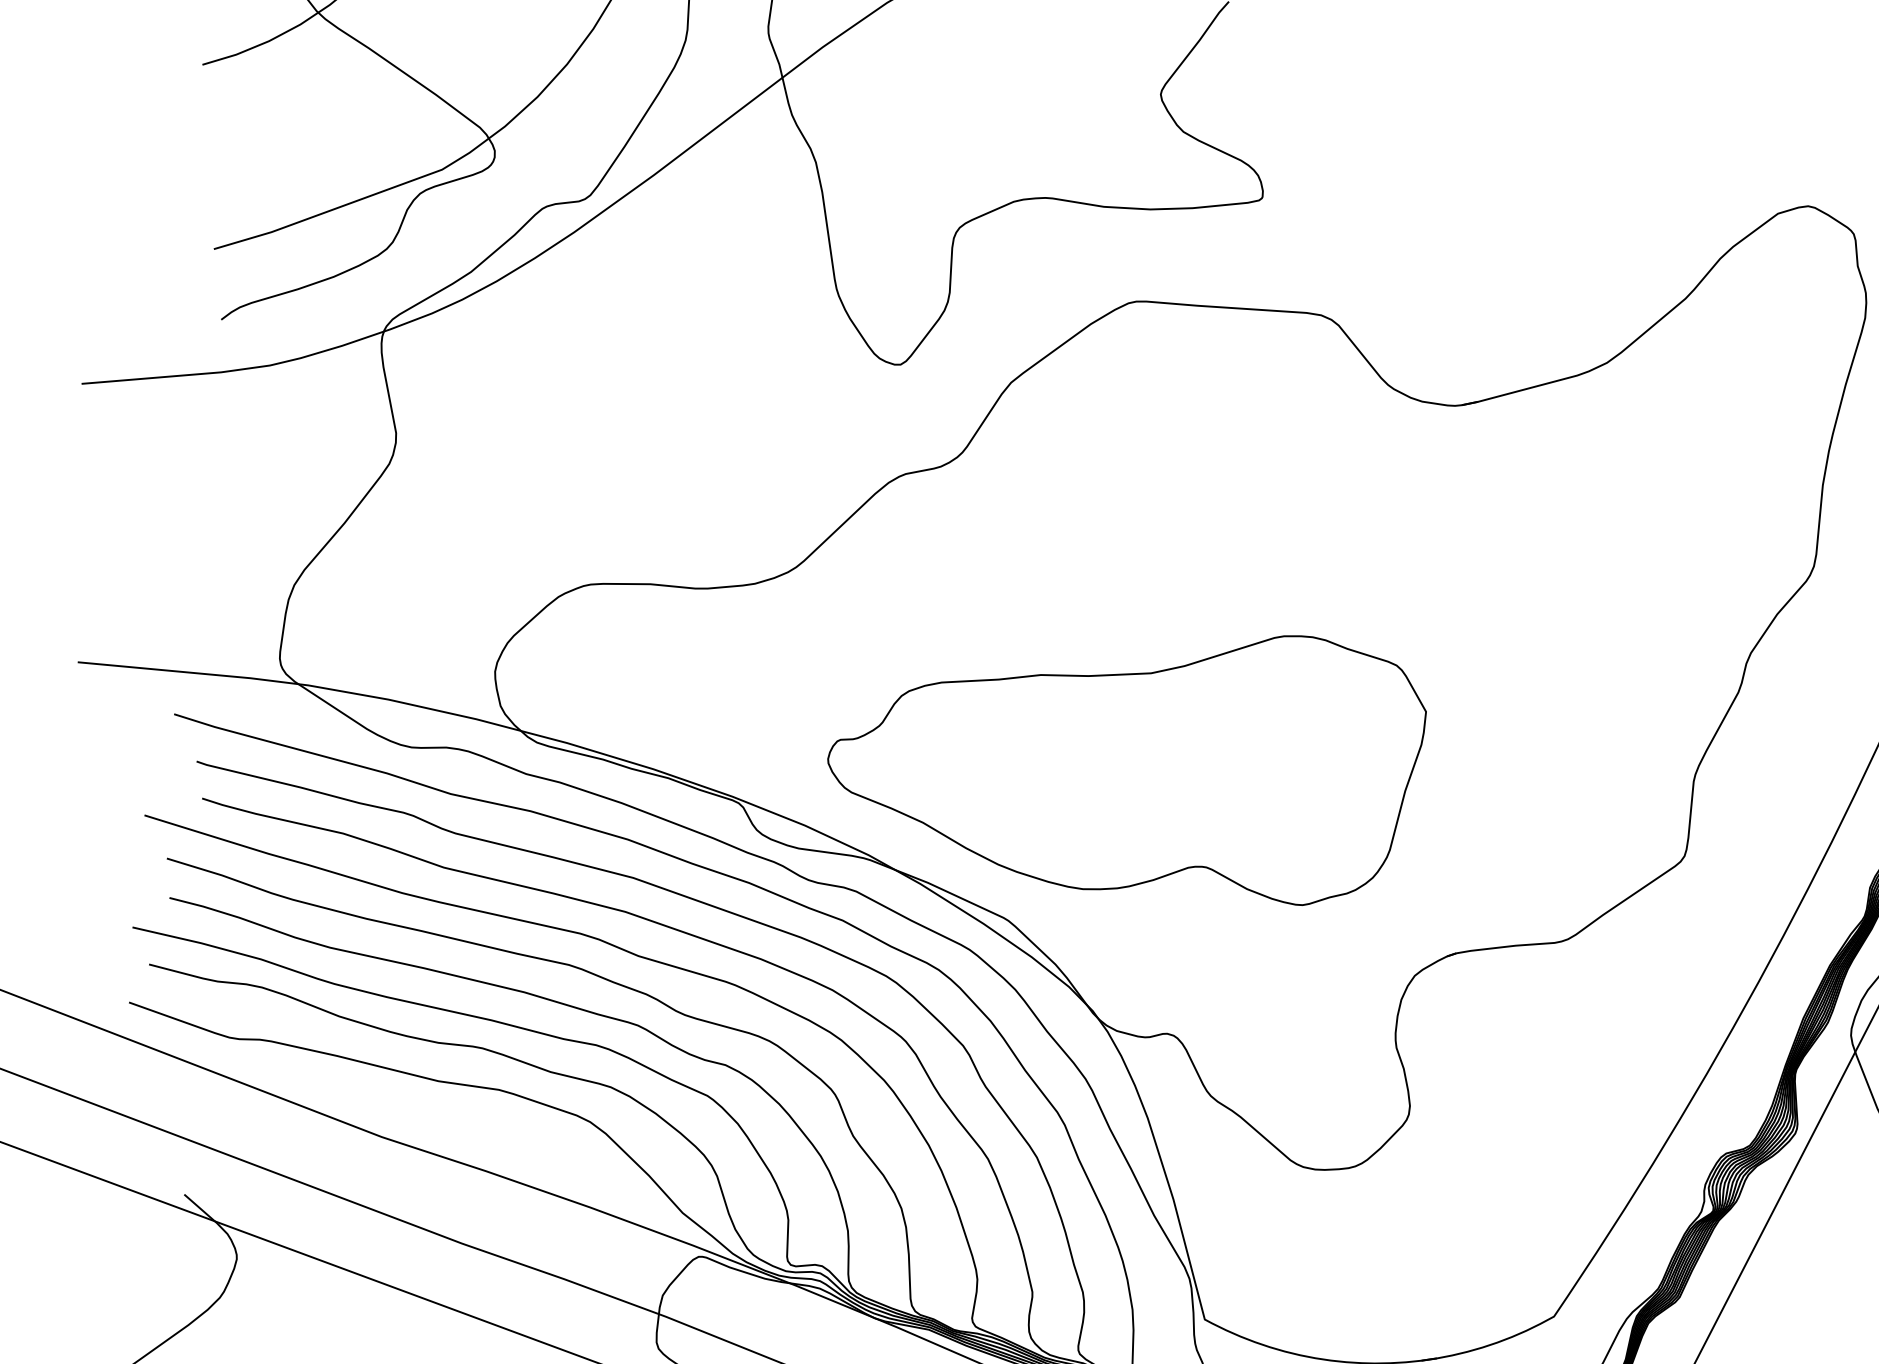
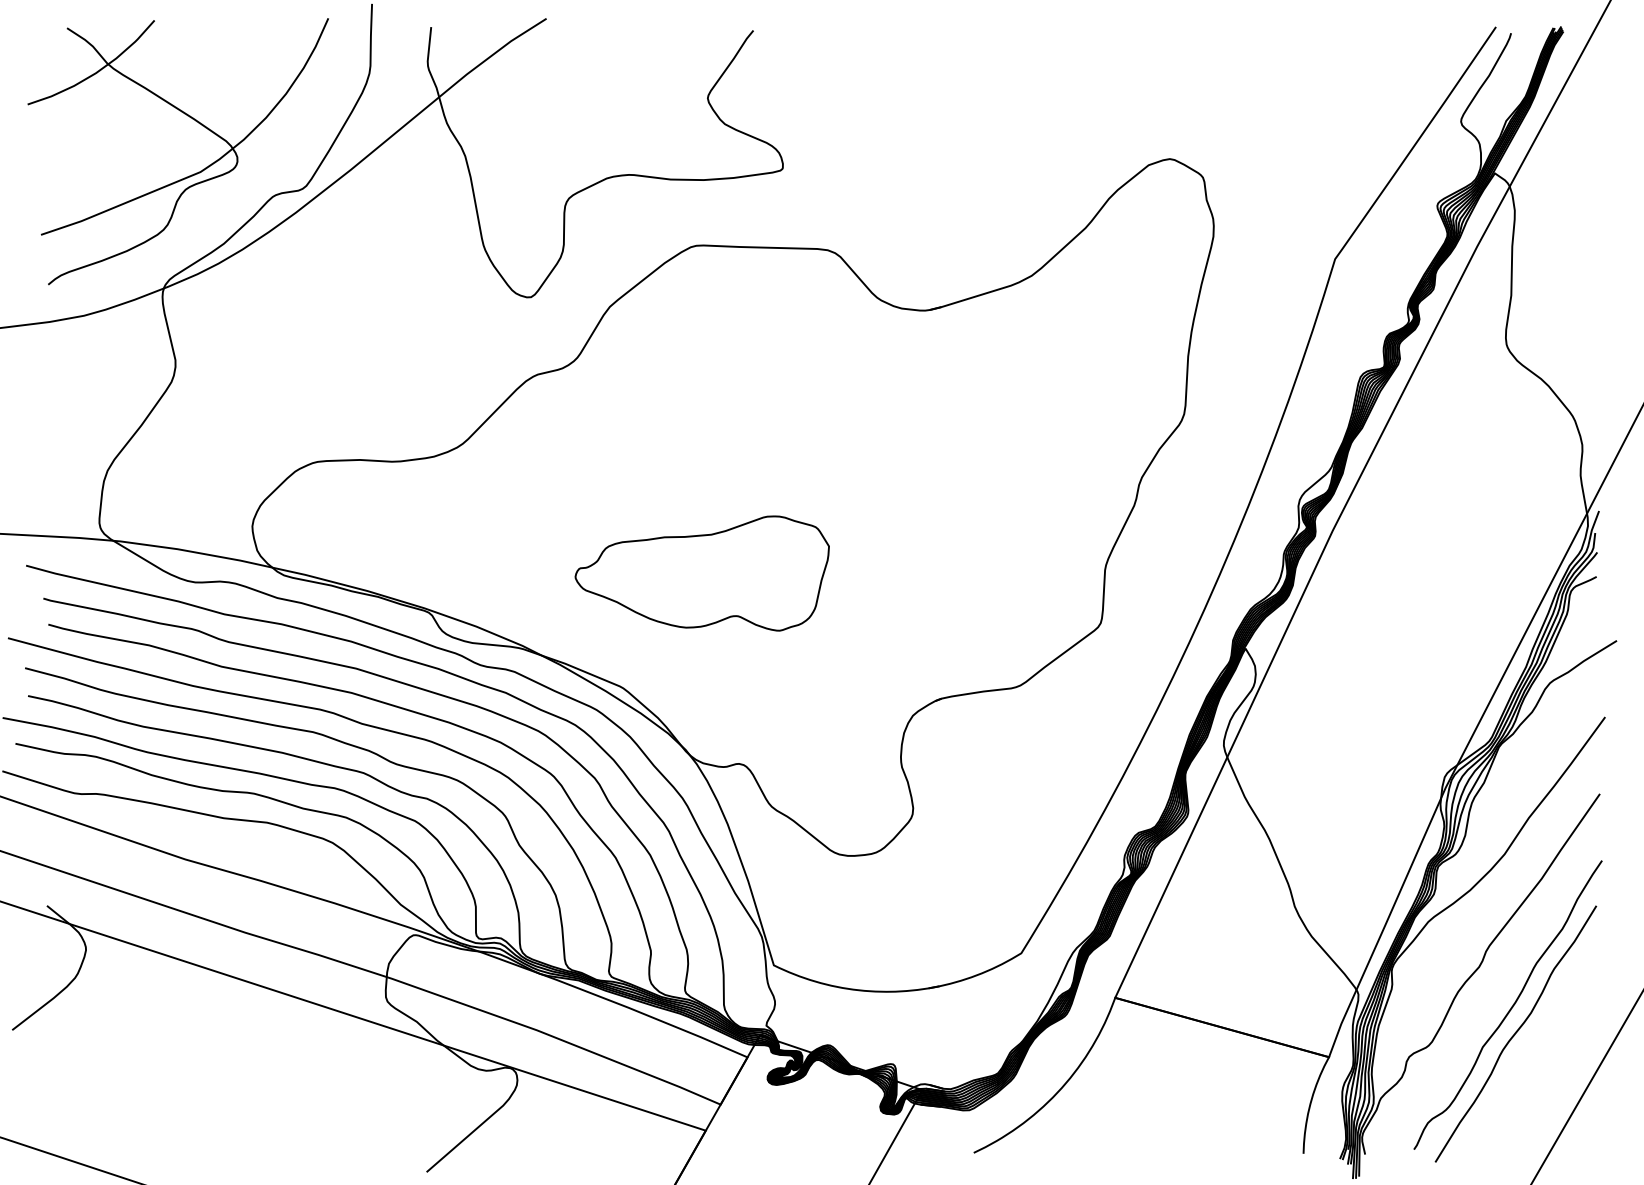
part: (1126, 763) -> (702, 573), size x0.6

